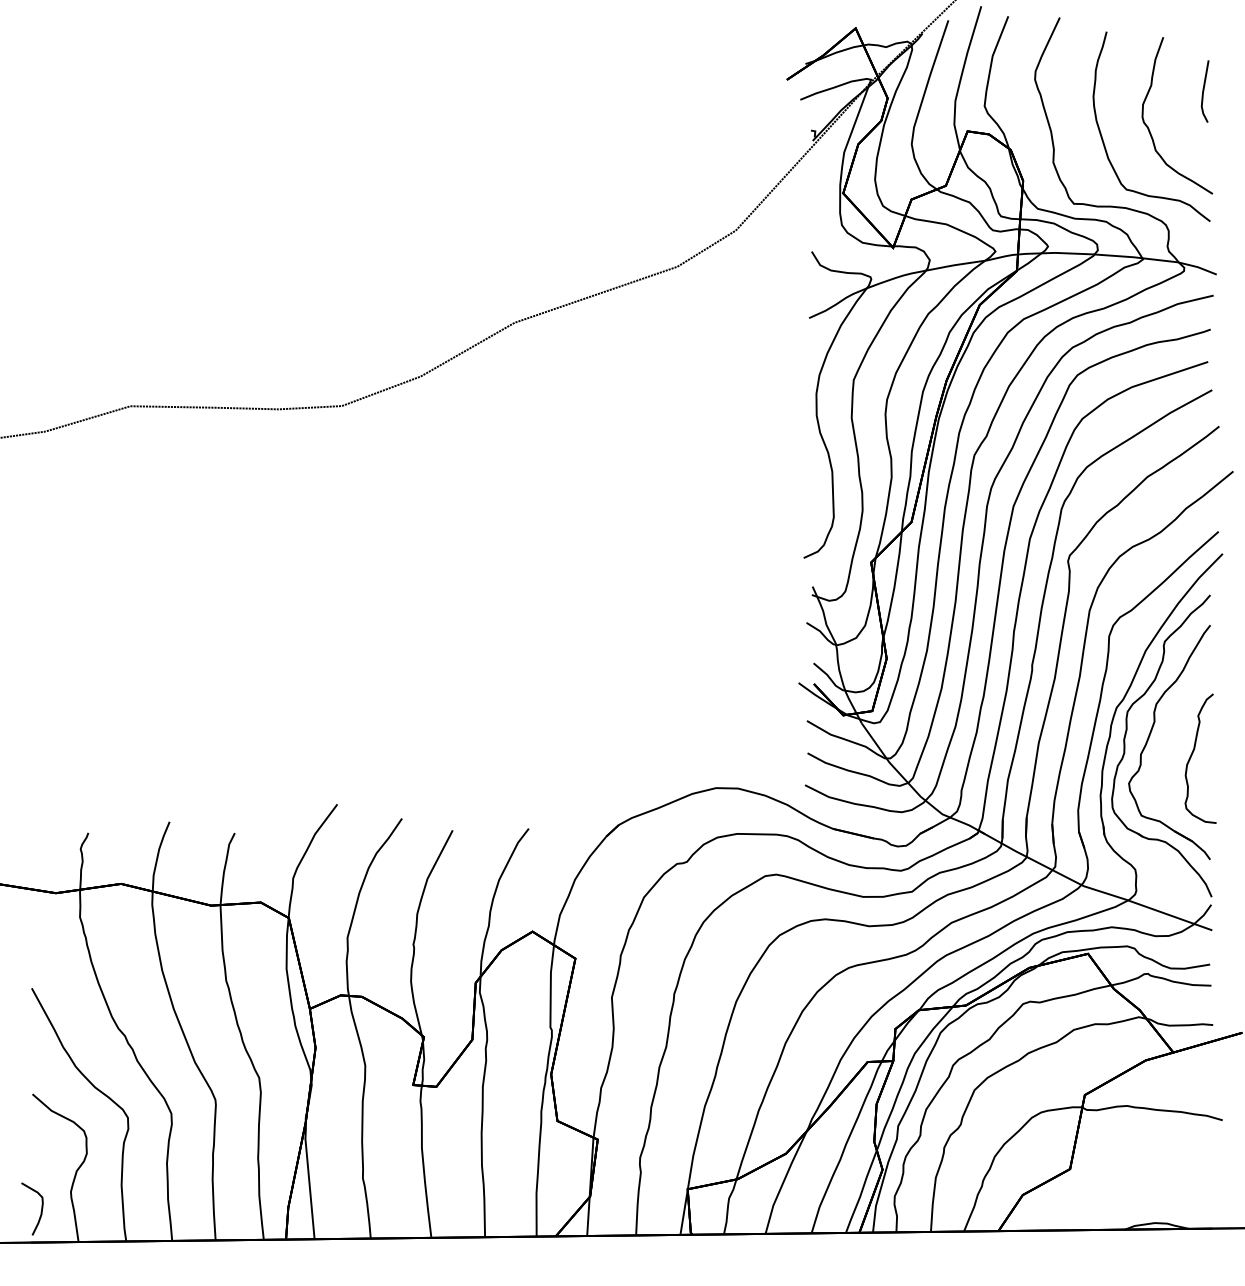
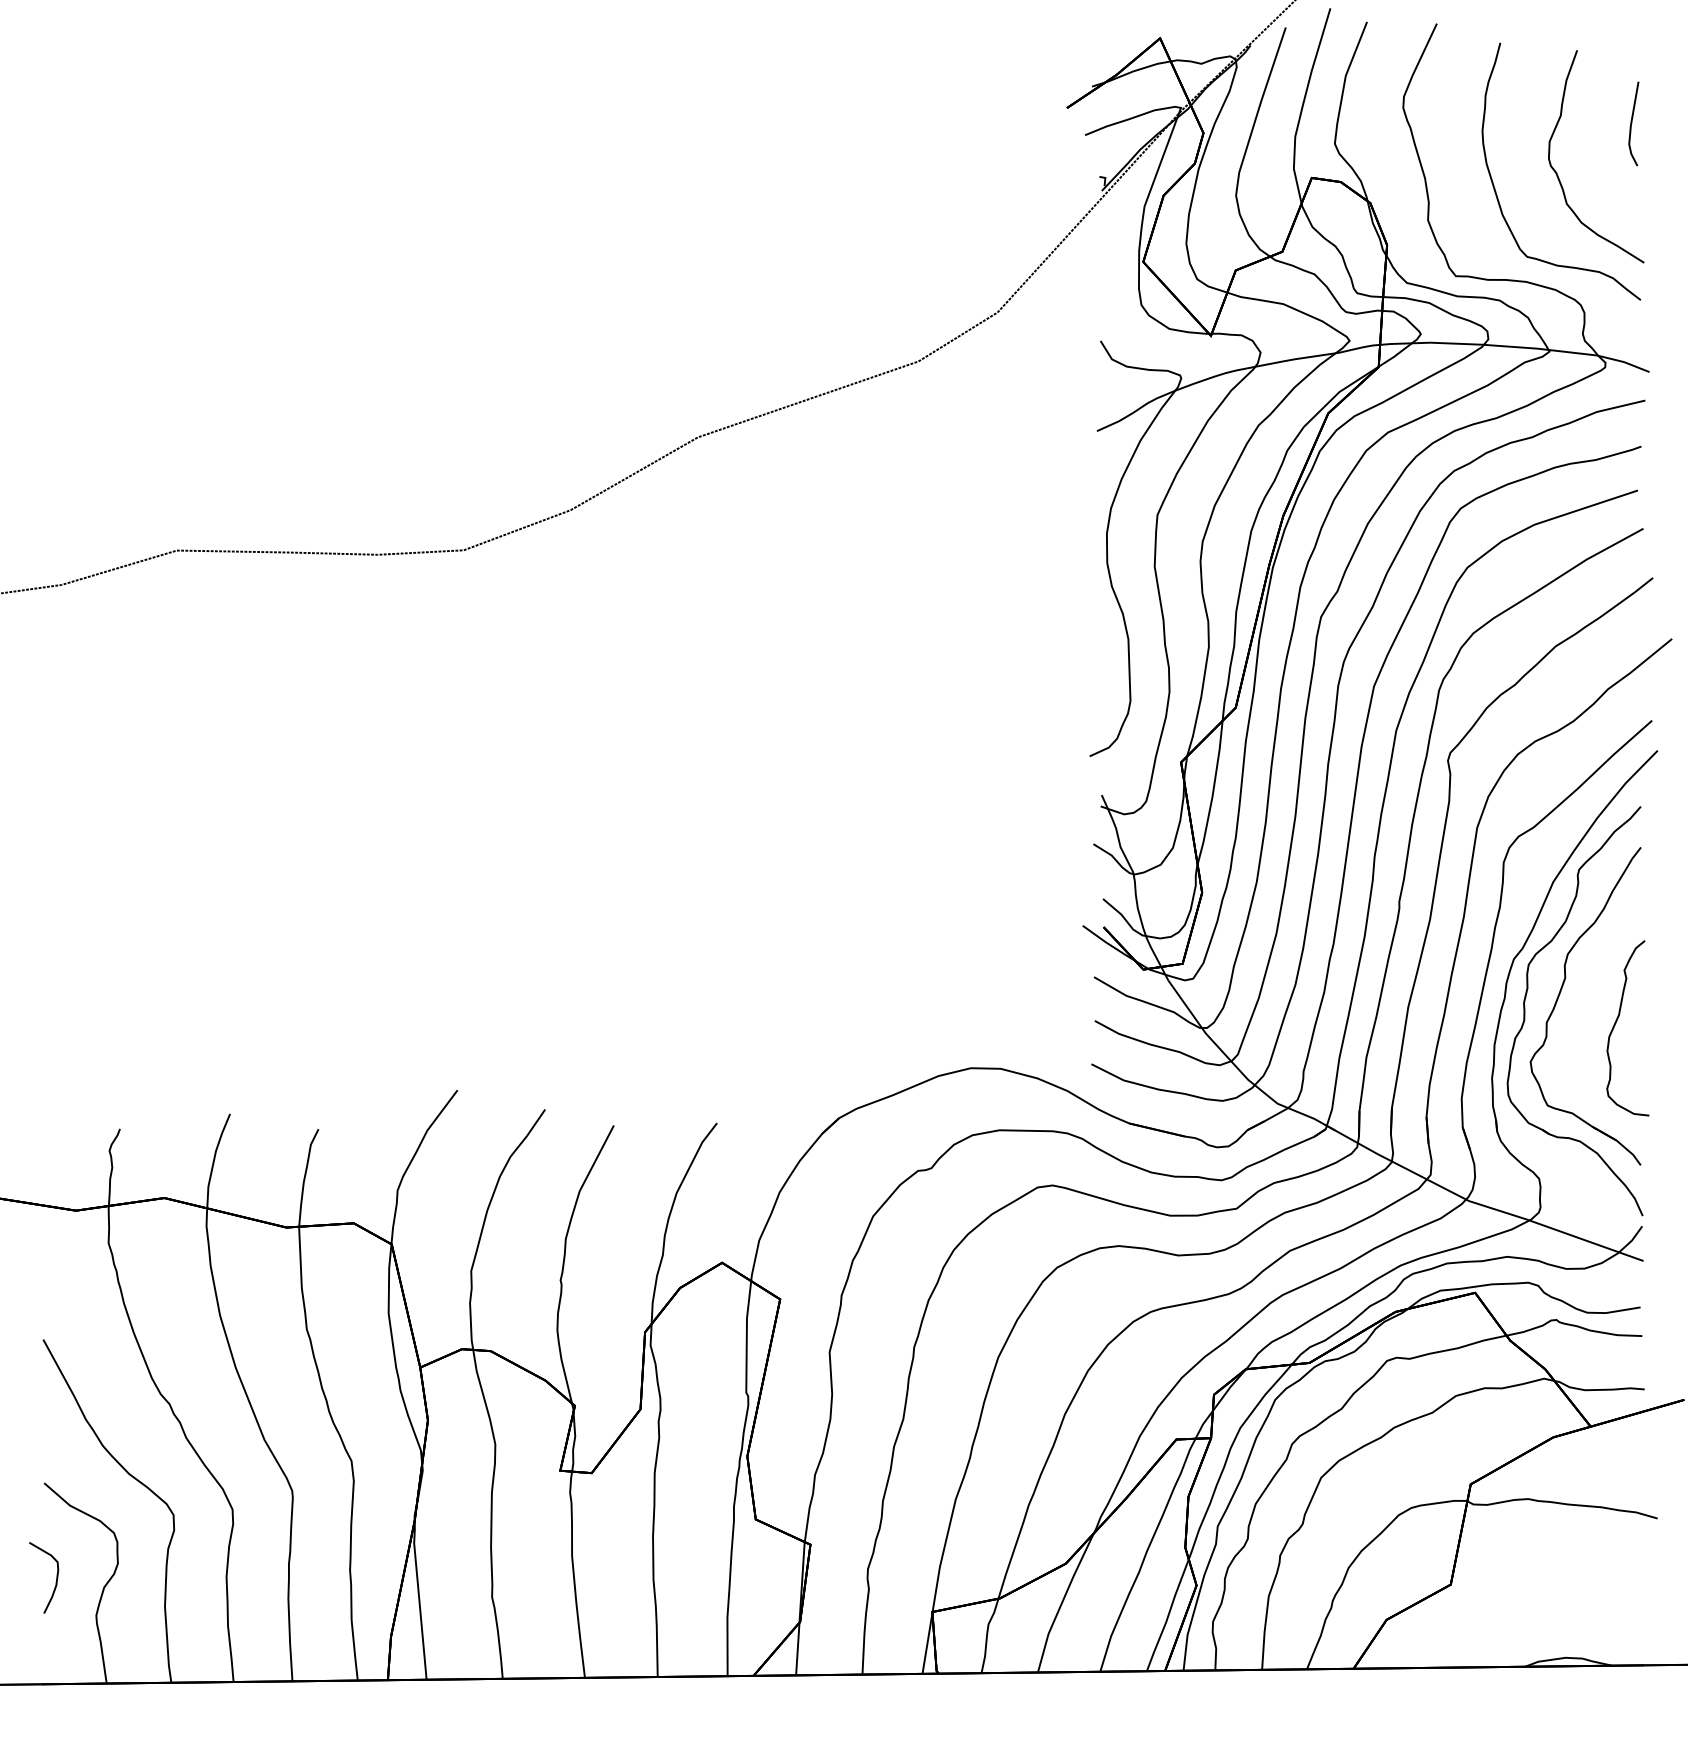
part: (40, 1211) -> (55, 1581), moved

